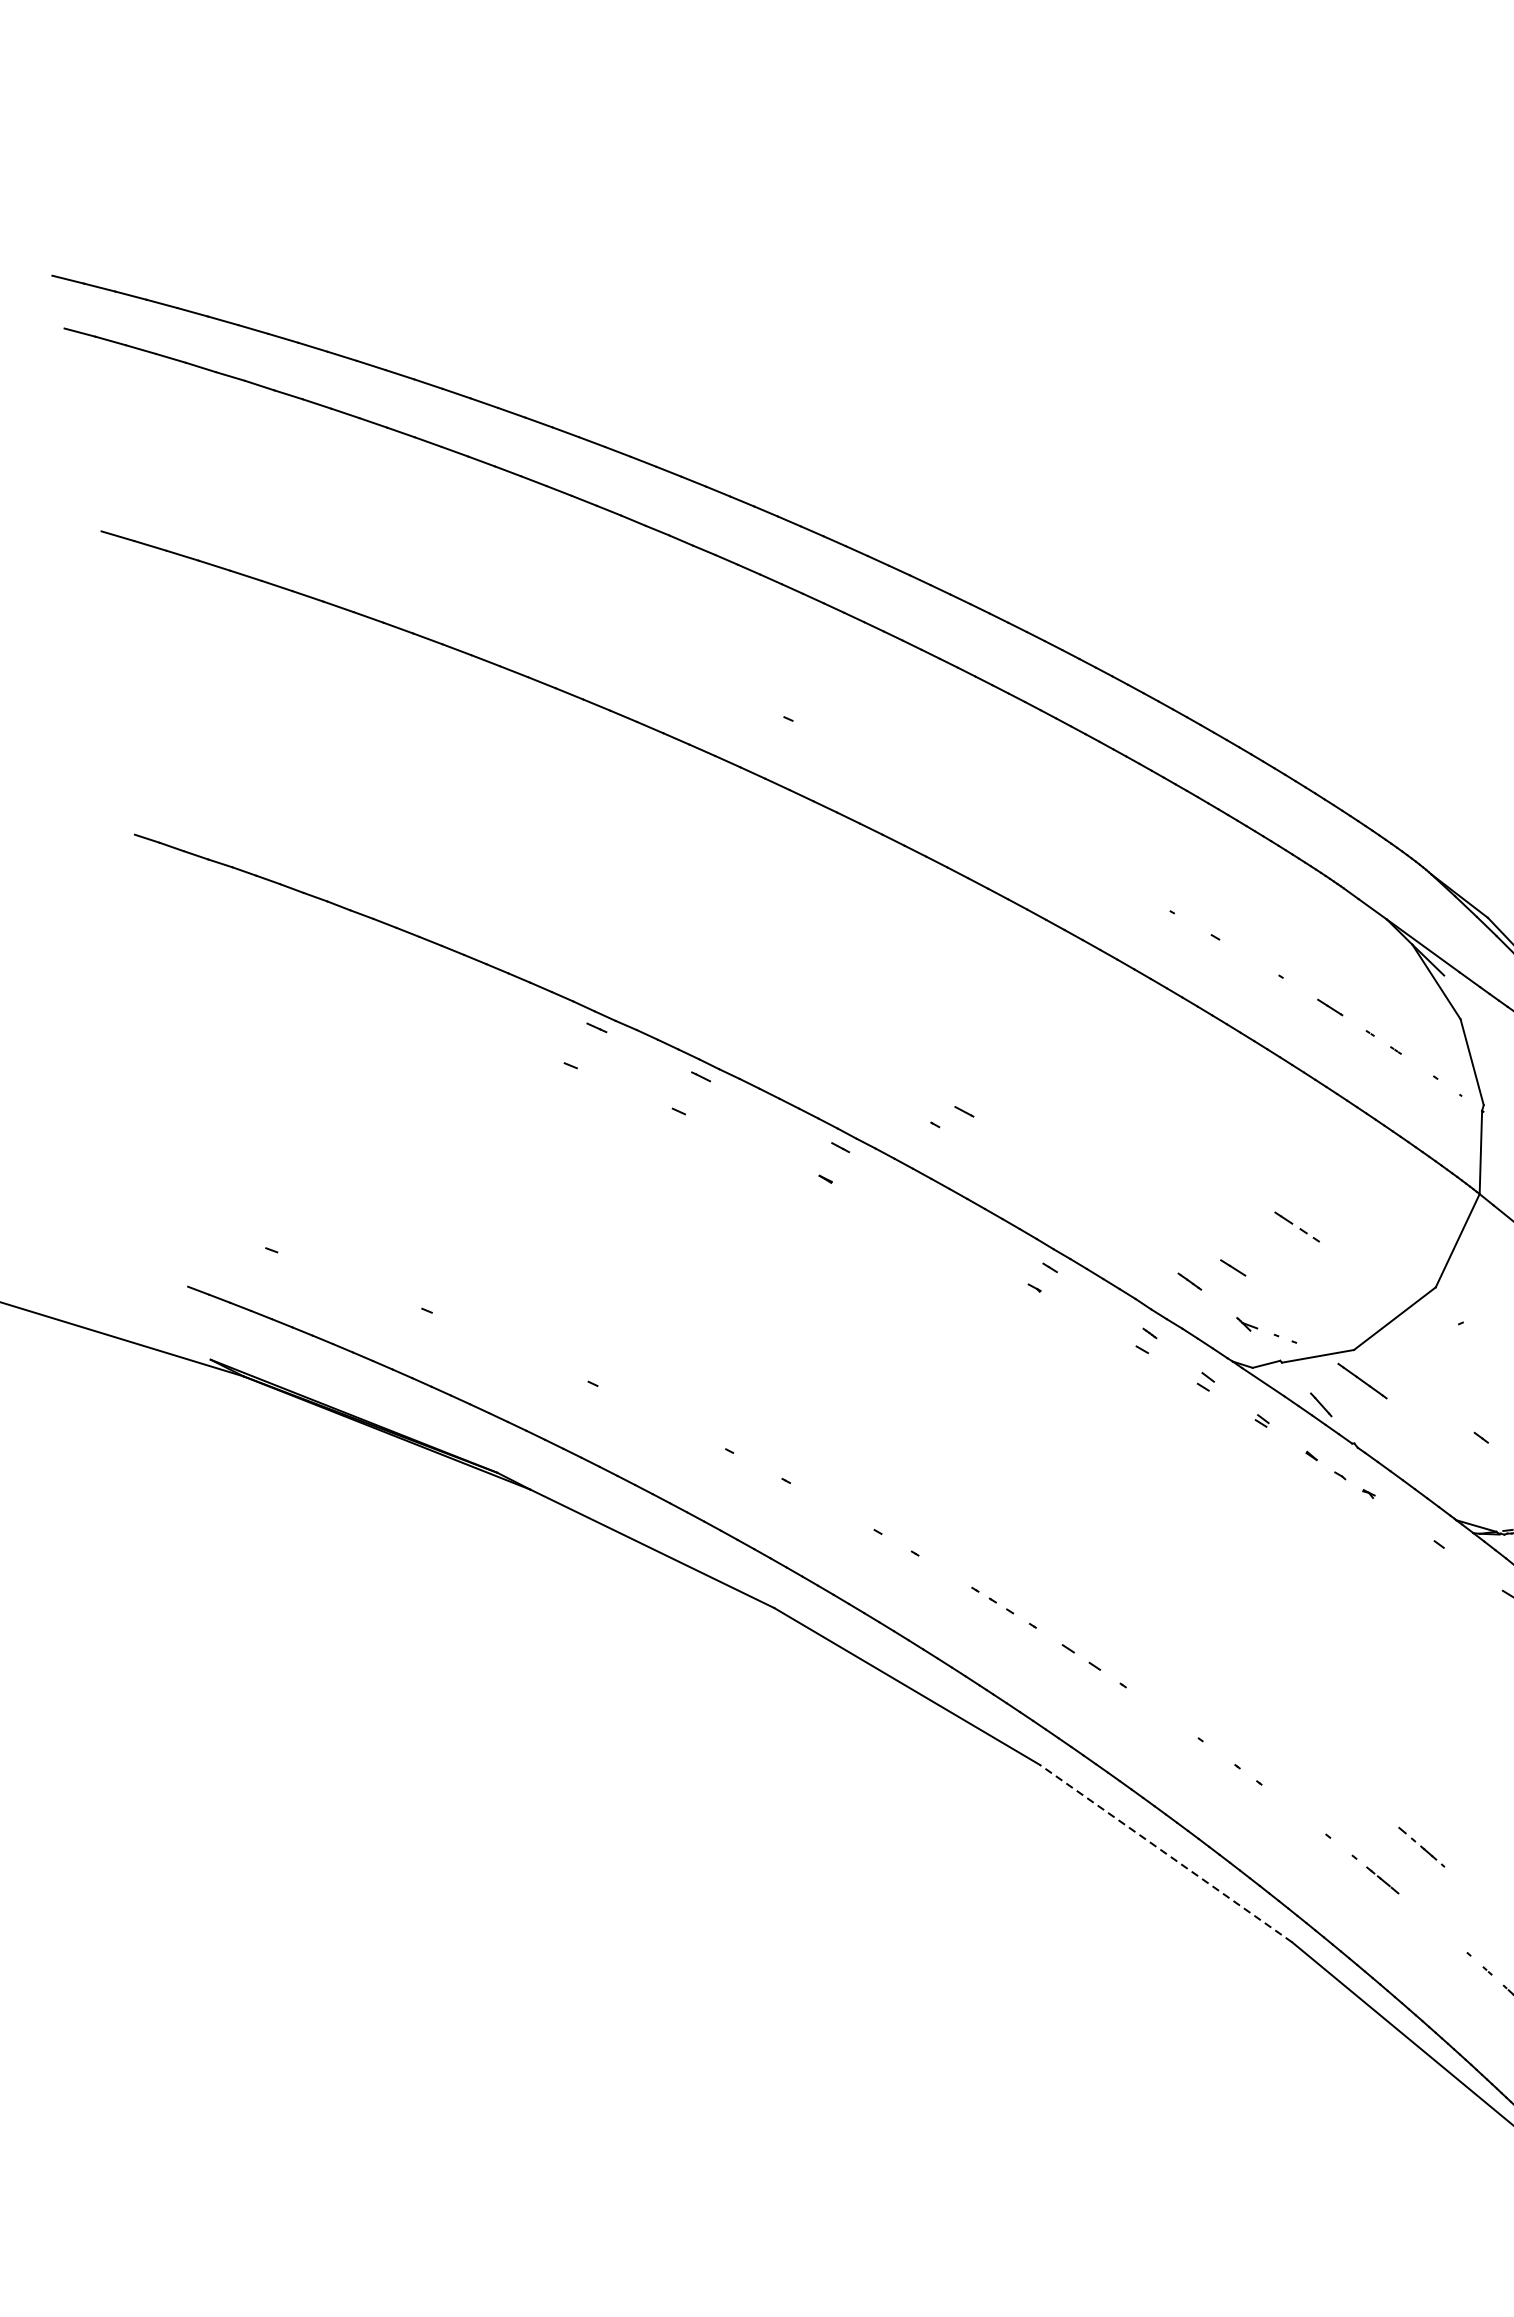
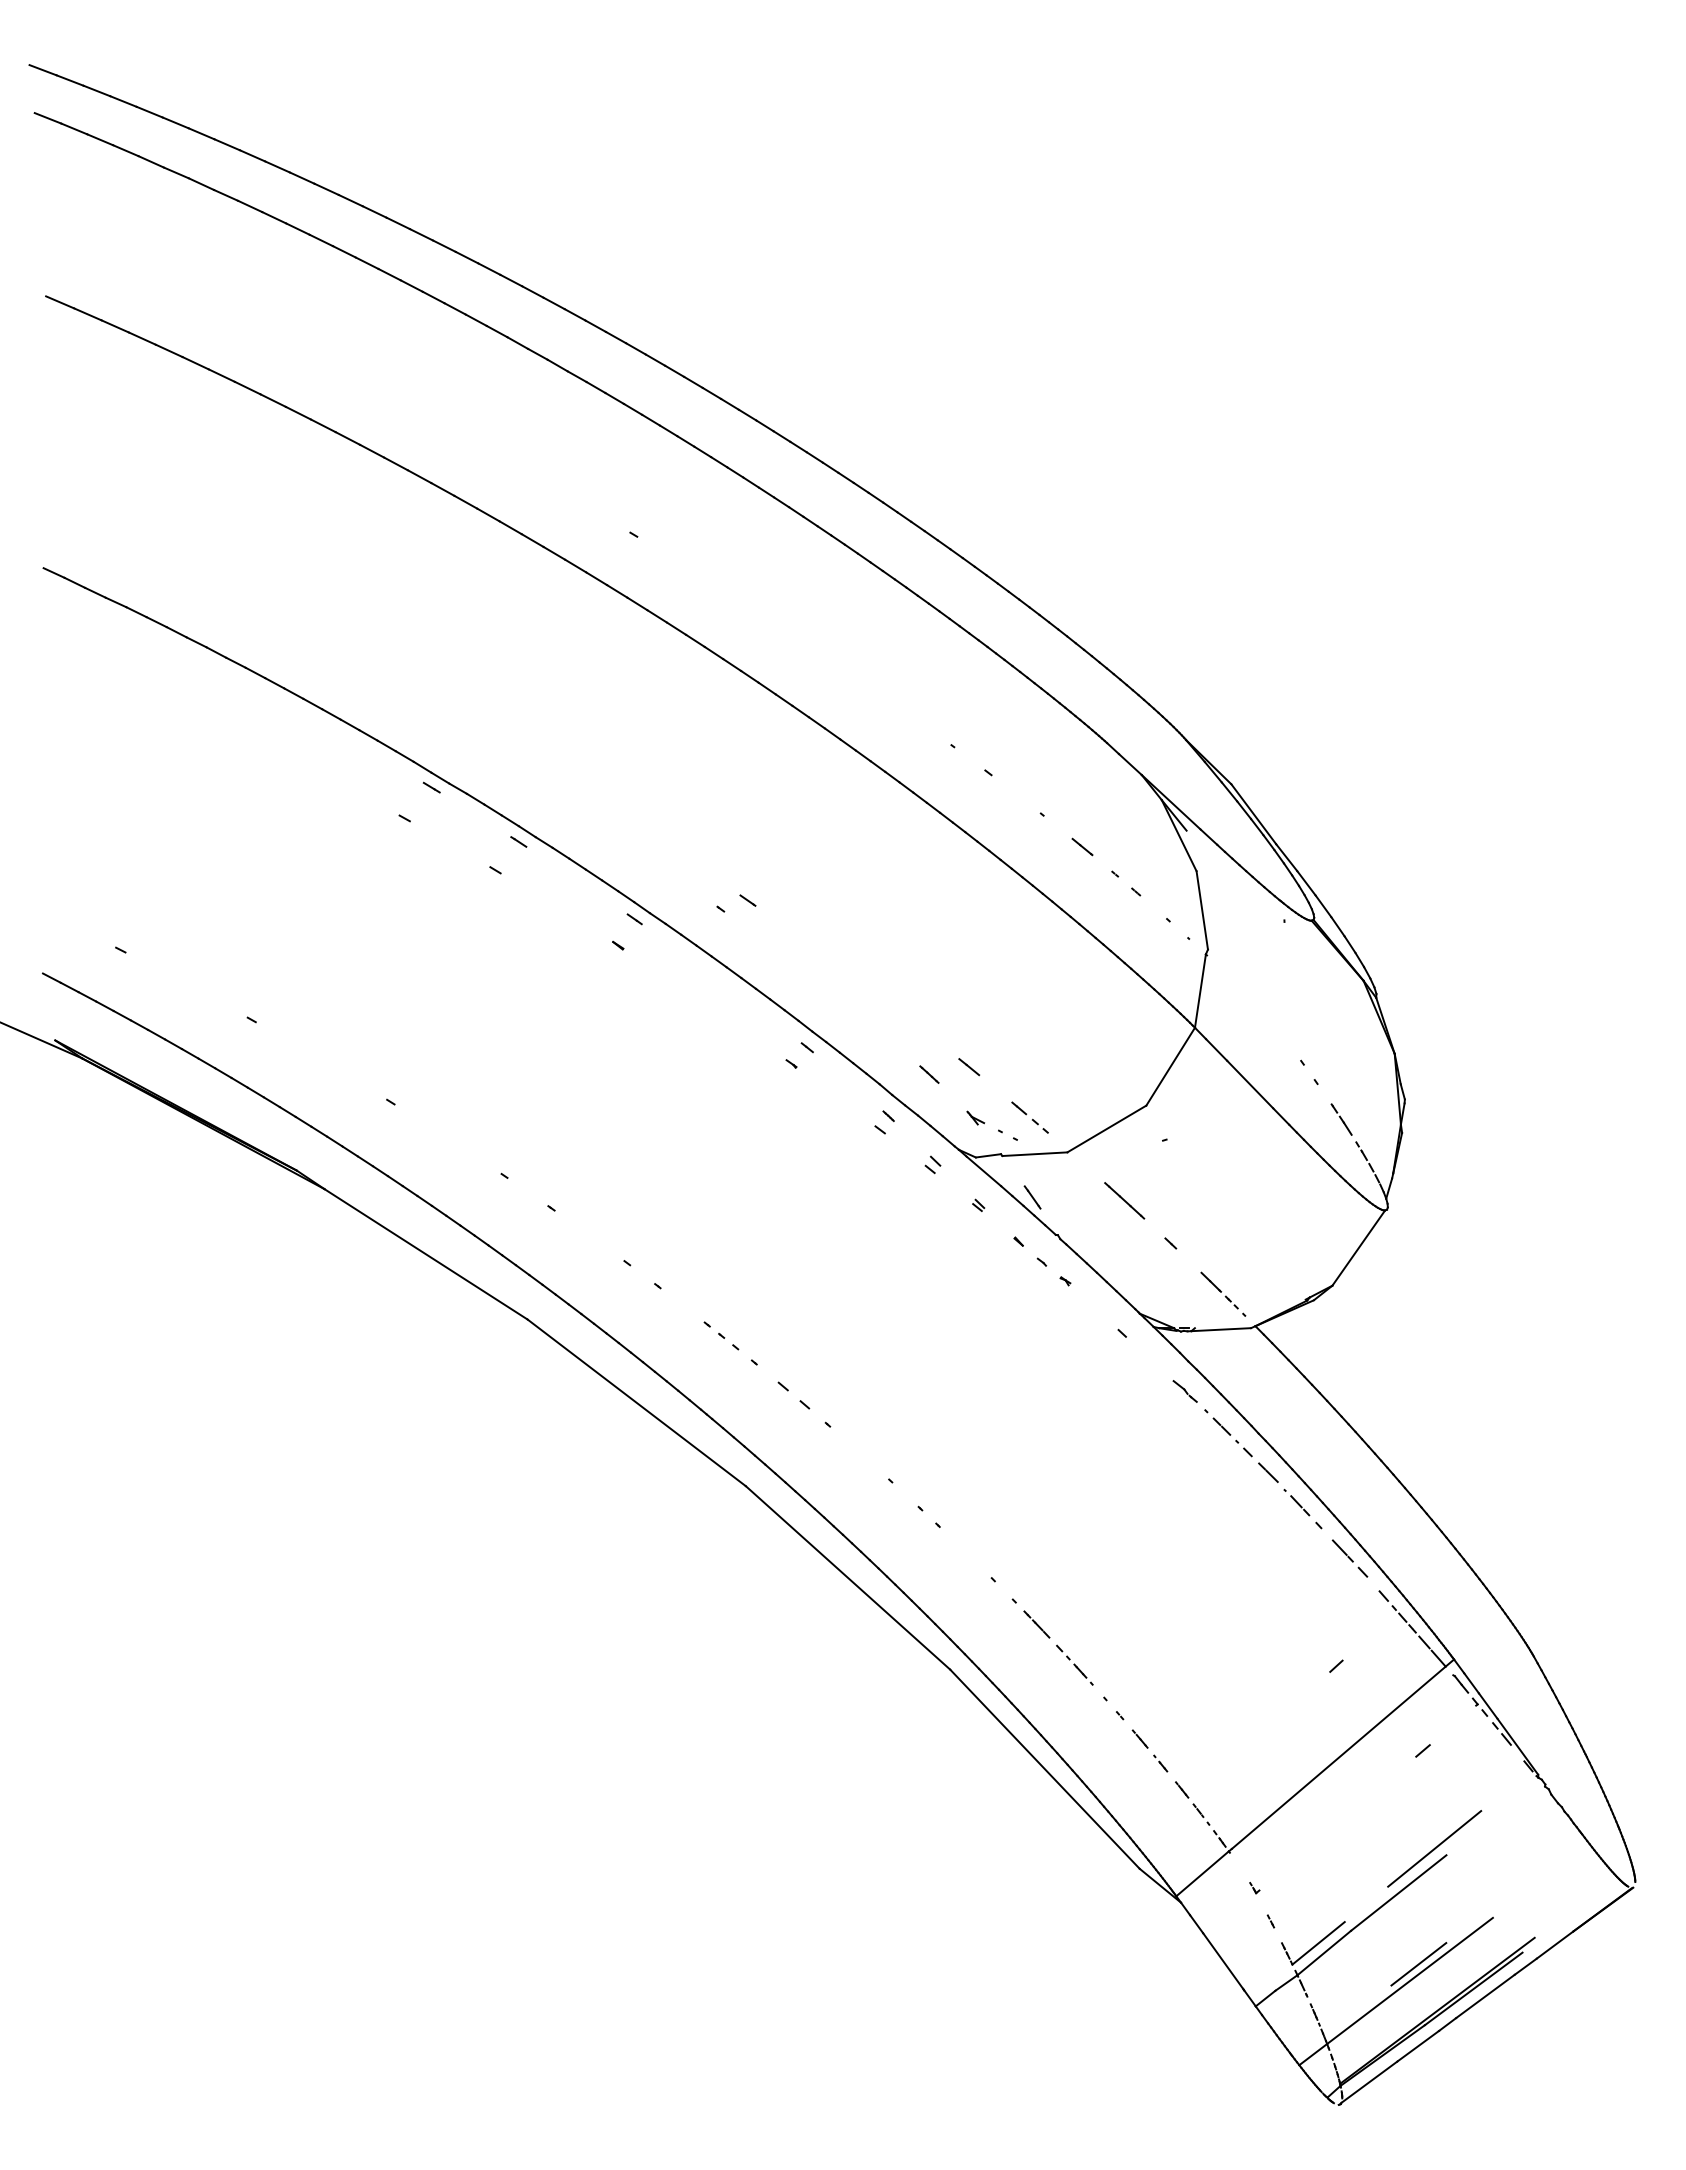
part: (1296, 1226) -> (1029, 1117), moved
line: (1362, 1380) -> (1124, 1200), moved
part: (1421, 1846) -> (1074, 1664), moved
line: (1165, 1853) -> (847, 1577), dashed -> solid

